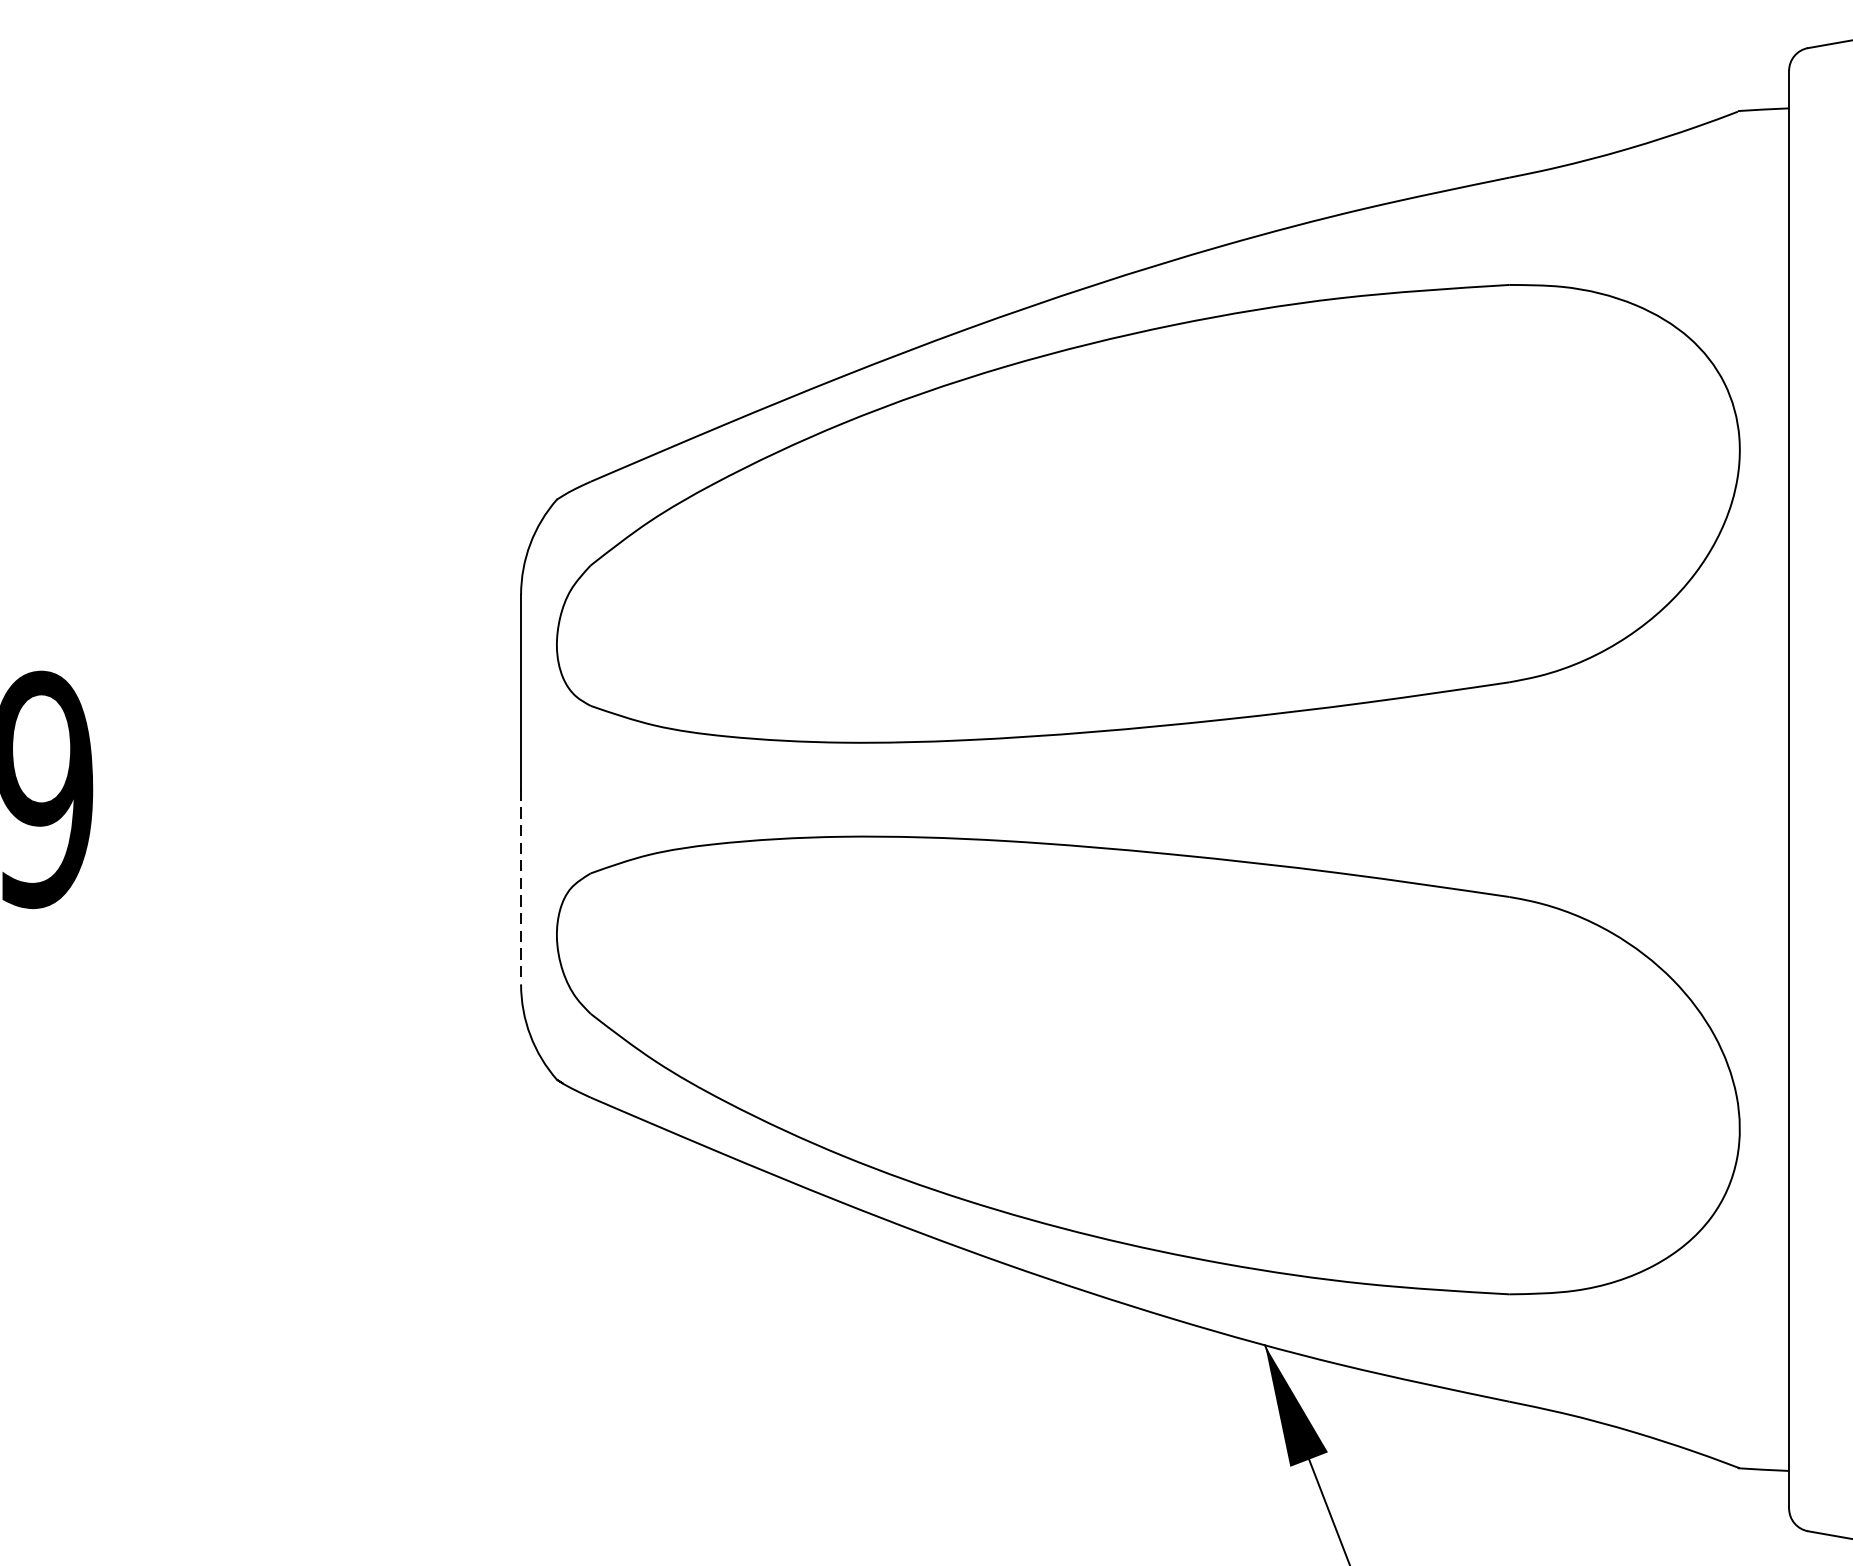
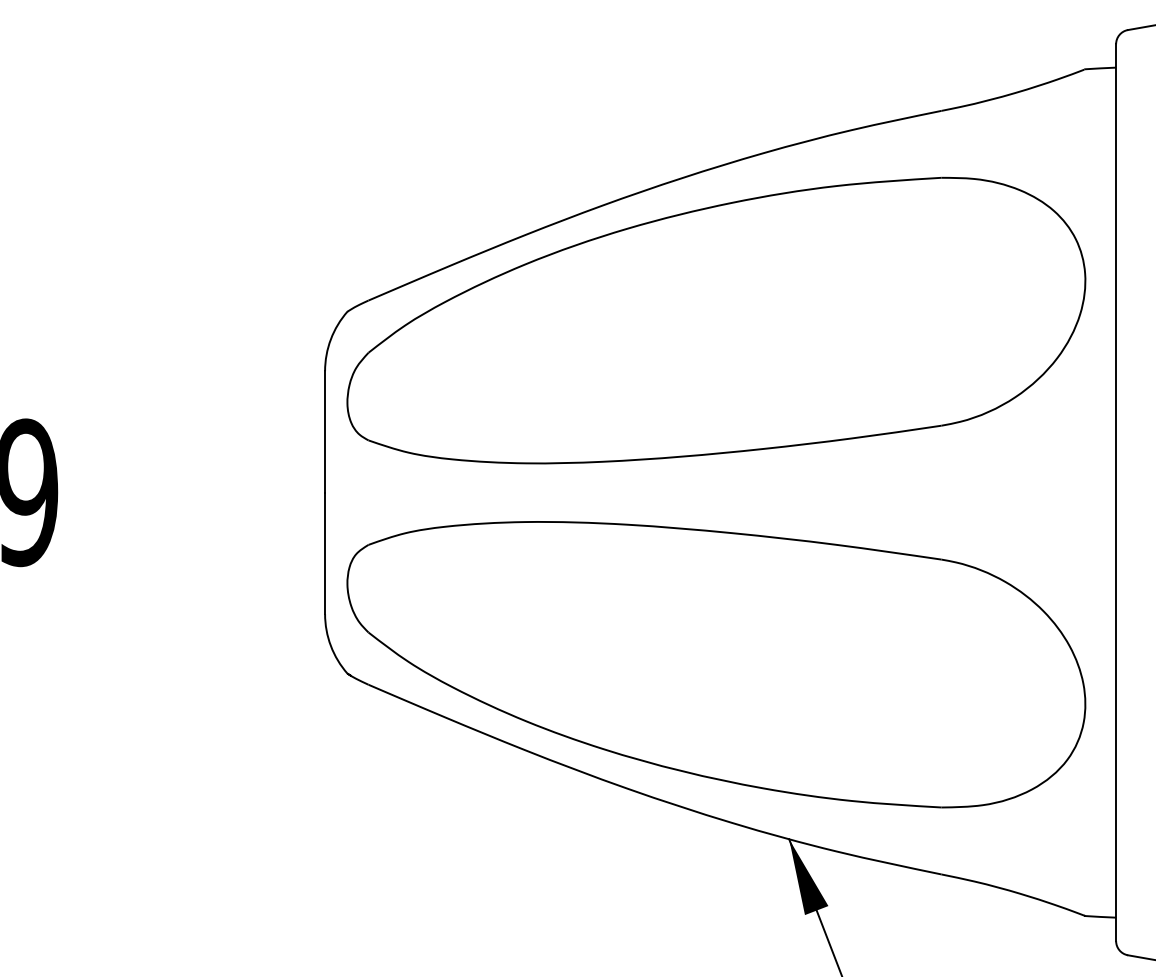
line: (521, 887) -> (325, 553), dashed -> solid

